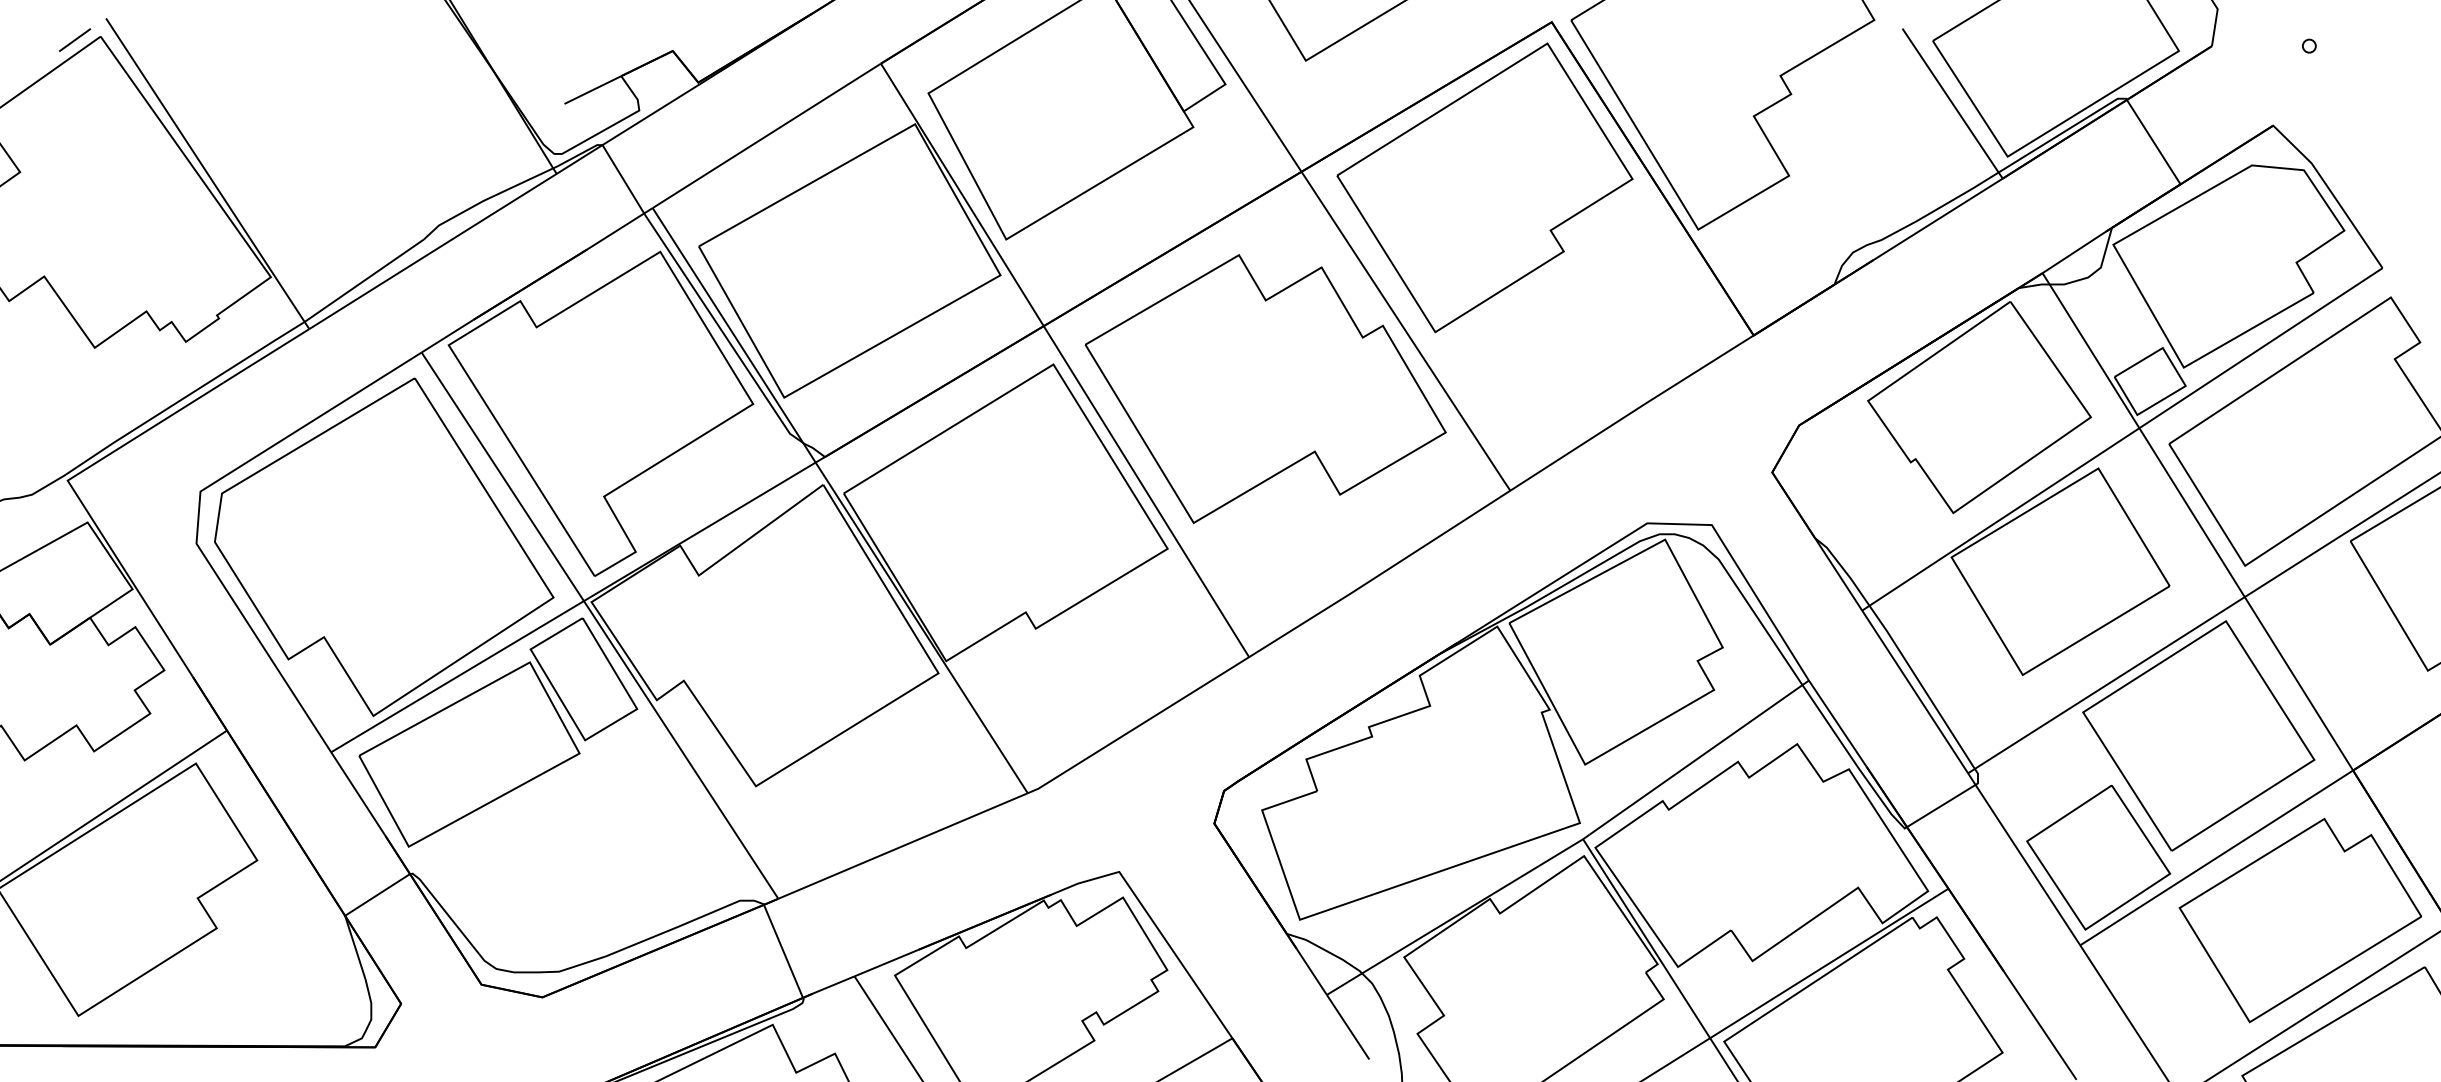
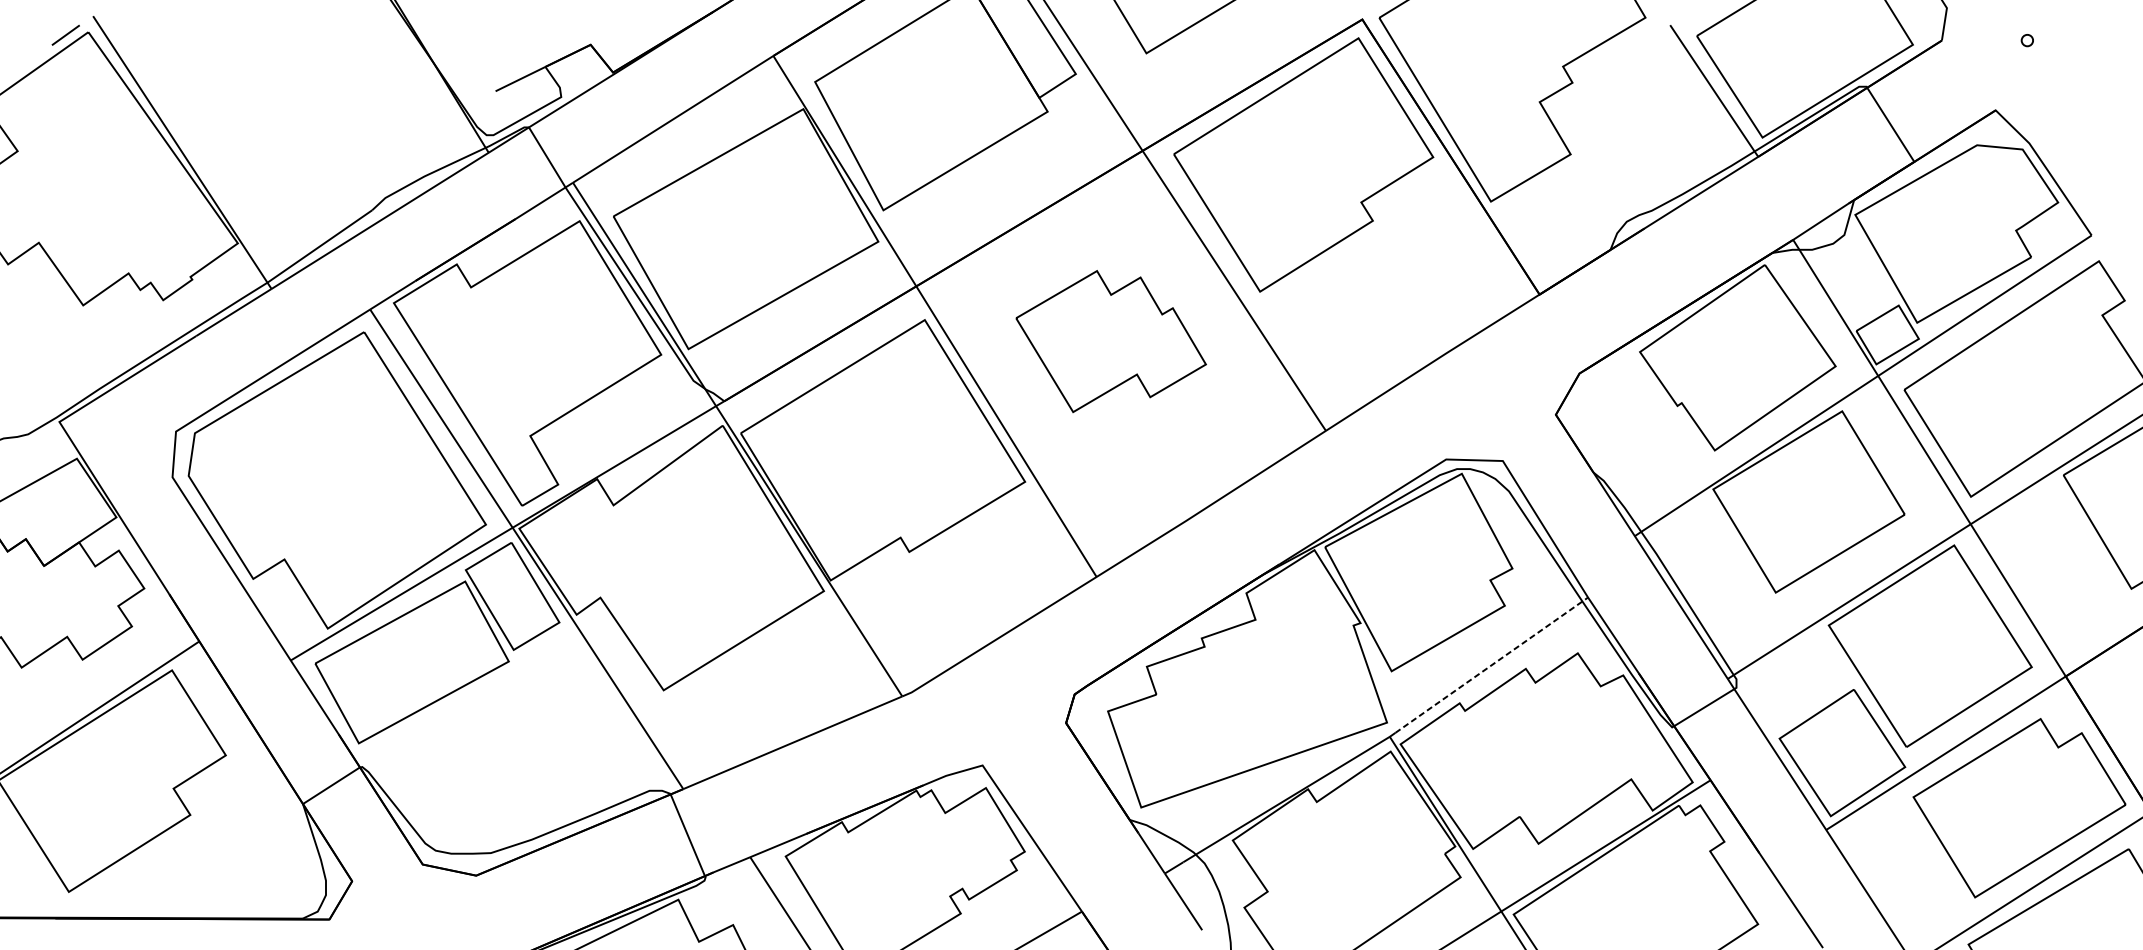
part: (1265, 388) -> (1111, 341), size x0.6
line: (1699, 757) -> (1492, 665), solid -> dashed

